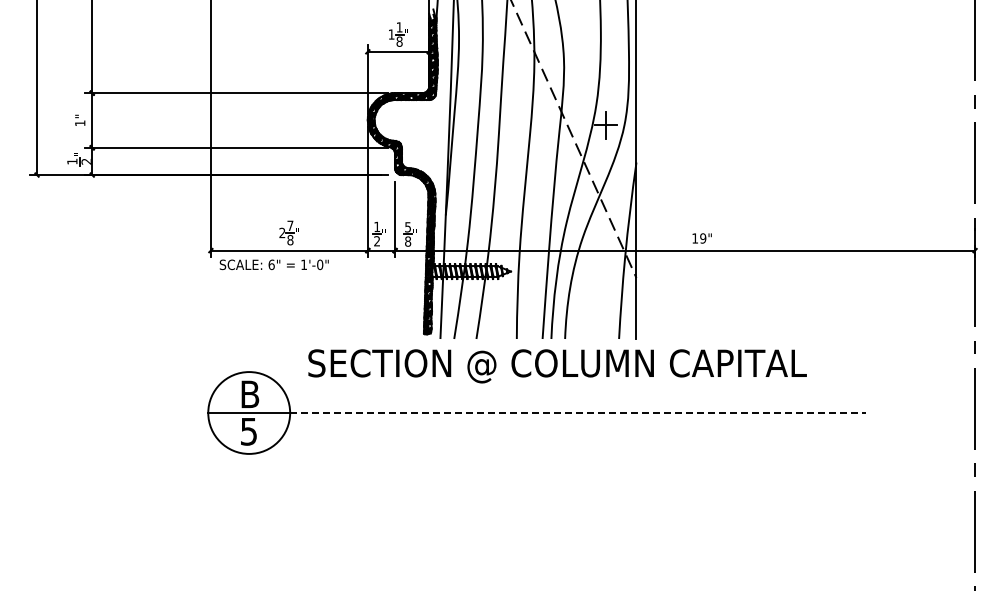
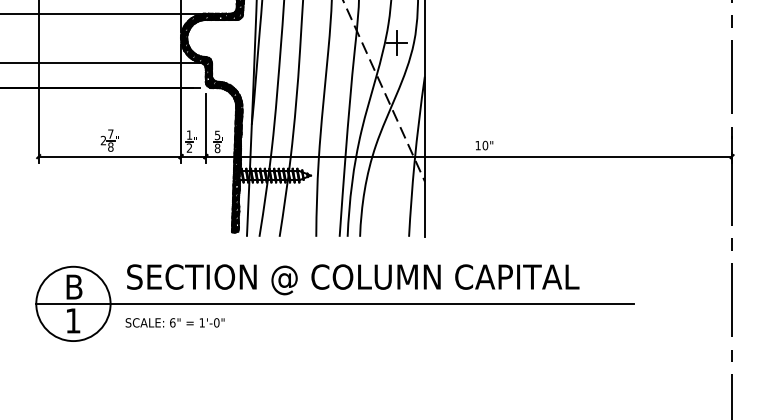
text: (703, 238) -> (485, 145), 19" -> 10"
text: (273, 264) -> (174, 322), moved
text: (557, 366) -> (353, 279), moved
line: (578, 413) -> (372, 304), dashed -> solid
text: (248, 431) -> (72, 320), 5 -> 1

